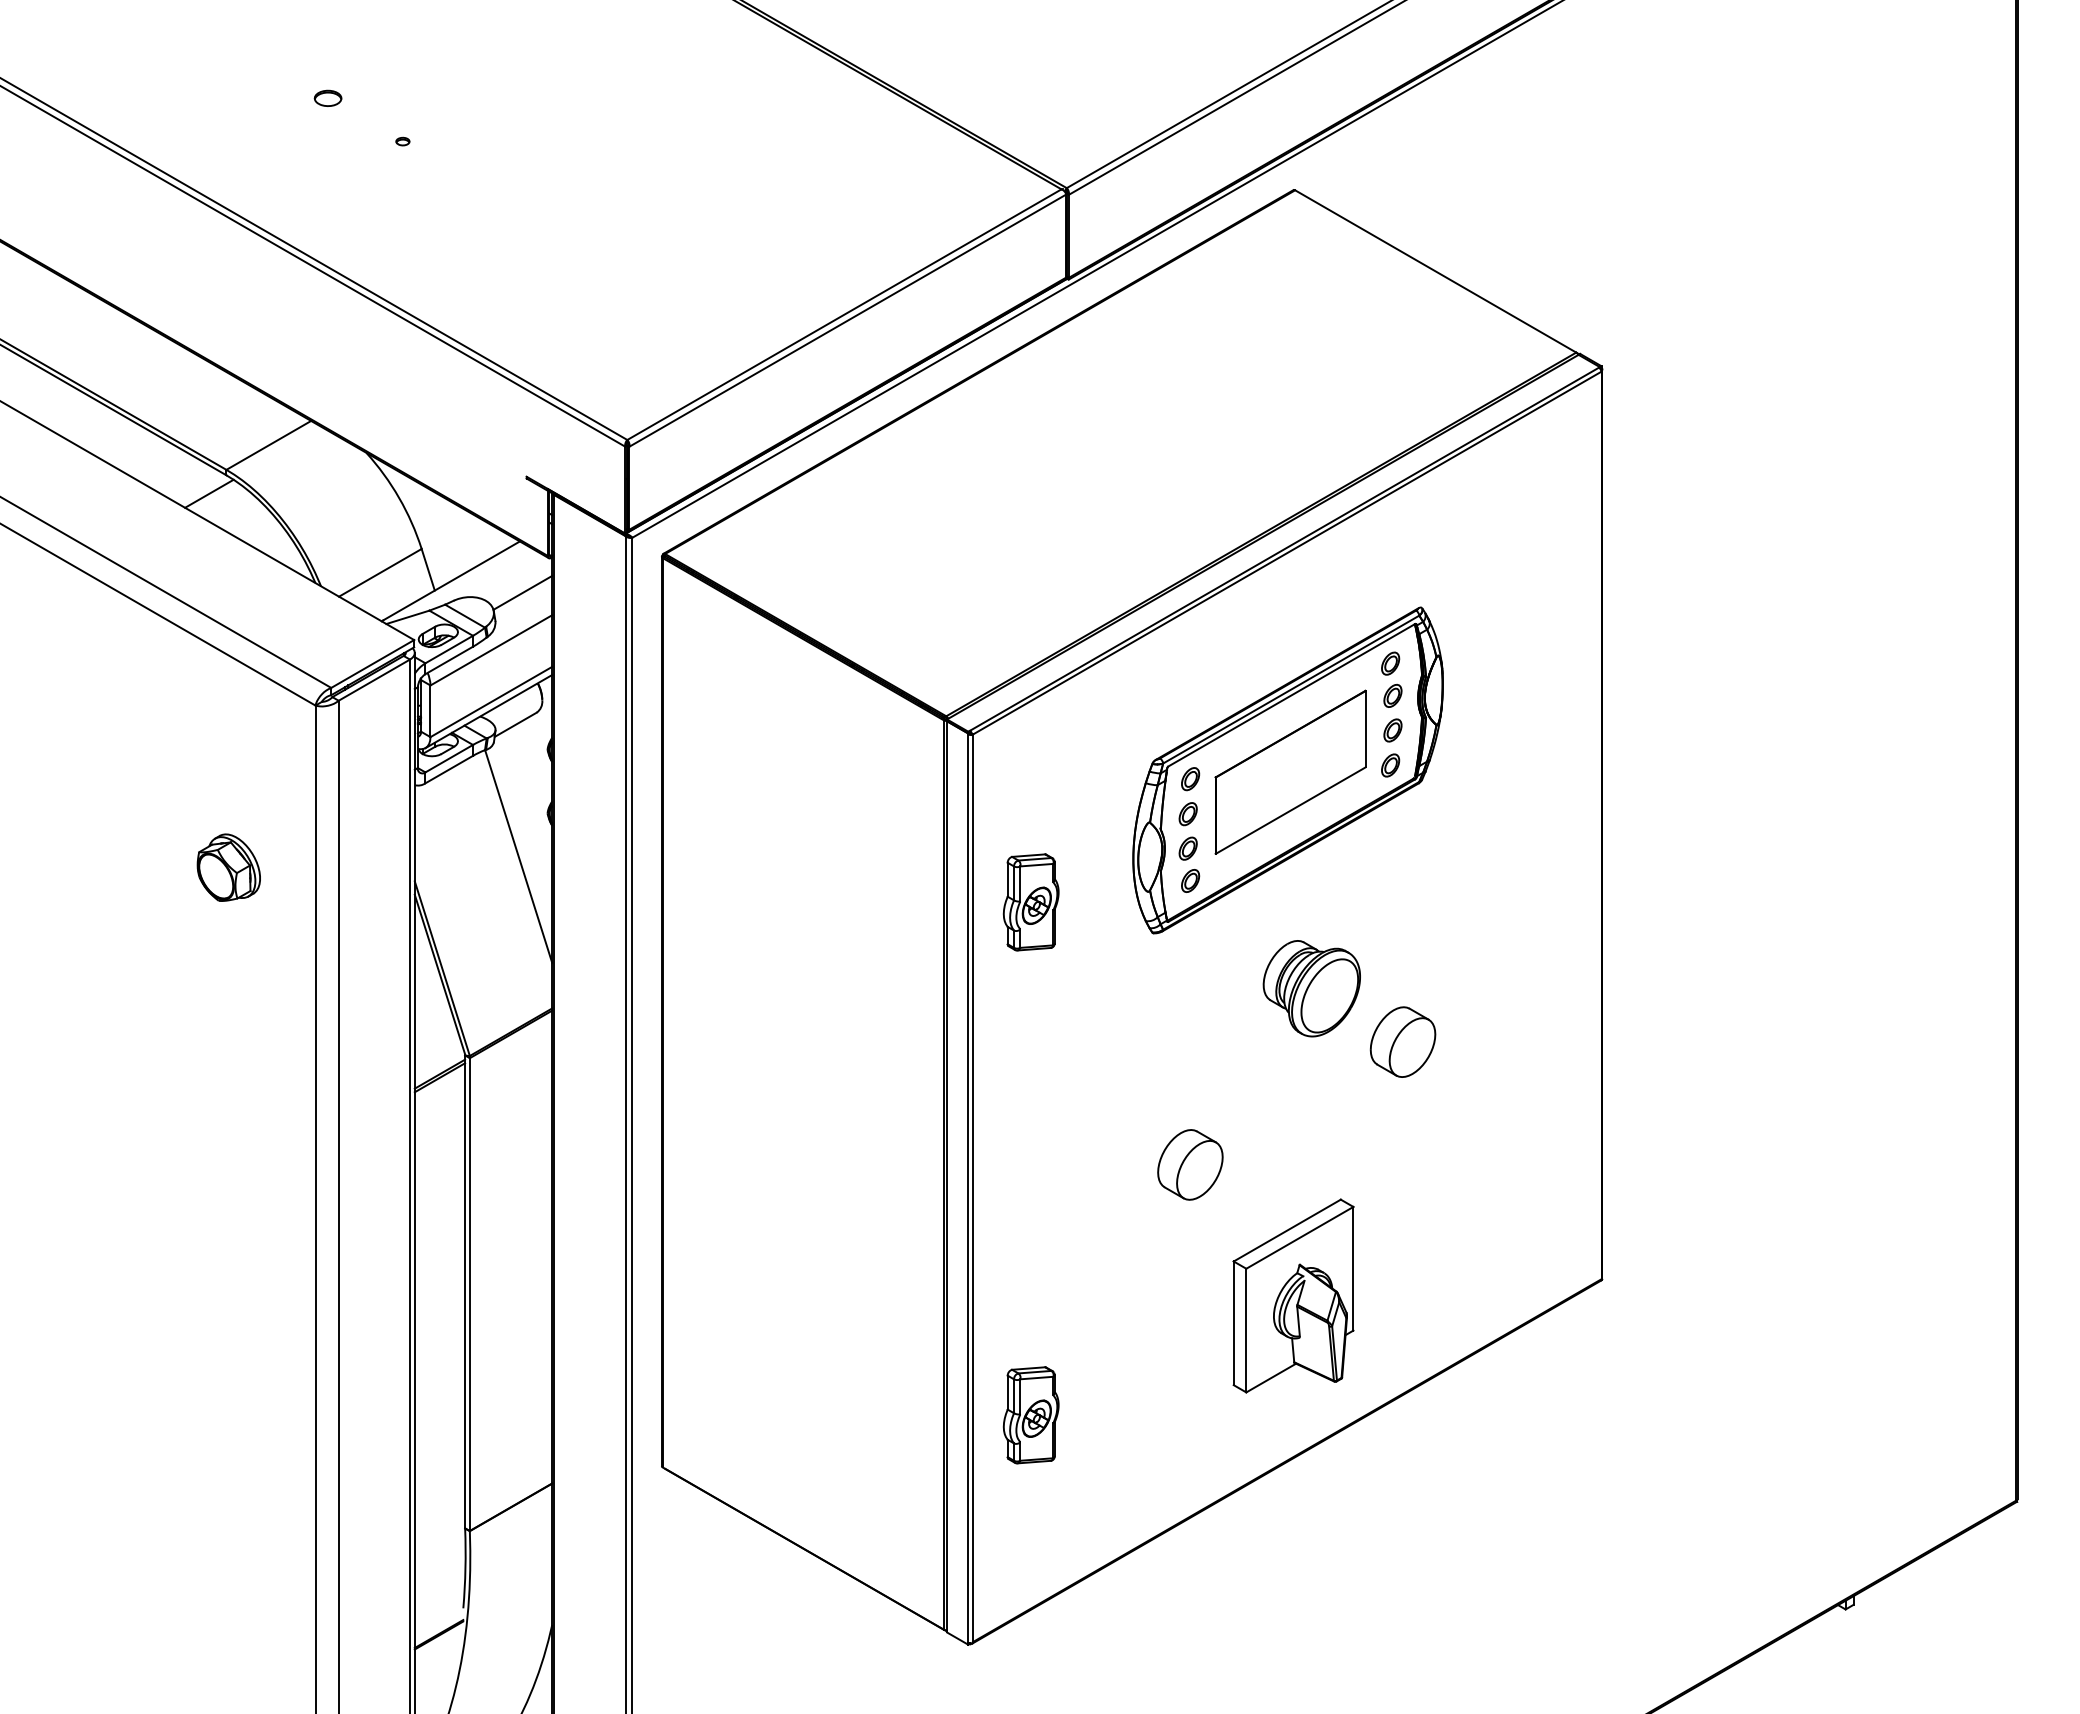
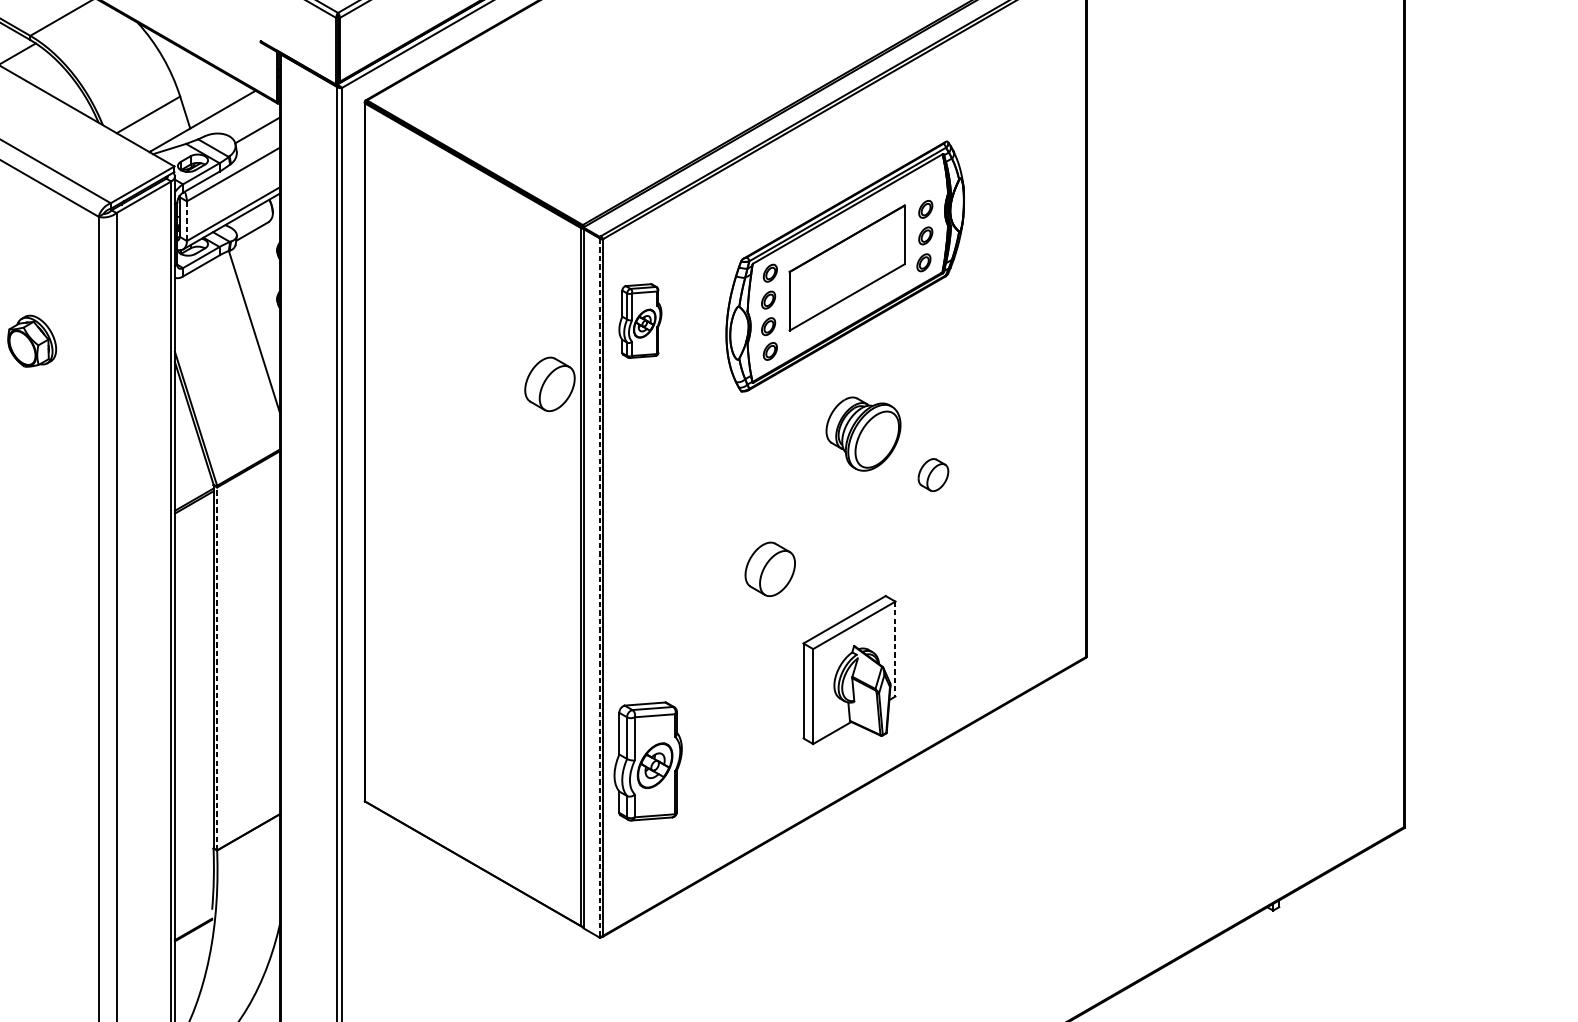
part: (1390, 663) -> (923, 184), removed
line: (430, 711) -> (186, 221), solid -> dashed
part: (1030, 902) -> (639, 321), moved
part: (903, 923) -> (550, 384), added
part: (1402, 1041) -> (933, 474), size x0.6
line: (968, 1189) -> (599, 588), solid -> dashed
line: (1353, 1268) -> (895, 648), solid -> dashed
line: (469, 1294) -> (216, 668), solid -> dashed
part: (1030, 1415) -> (647, 761), size x1.6

